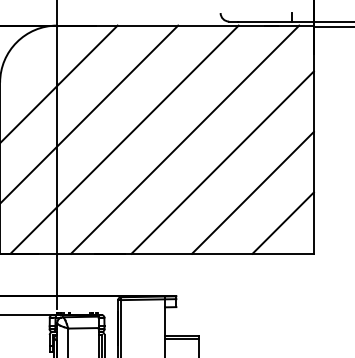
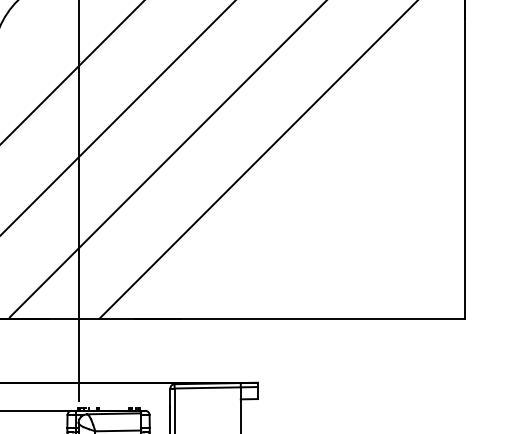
line: (222, 162) -> (327, 181), removed
line: (252, 192) -> (372, 226), removed
line: (282, 222) -> (417, 271), removed

